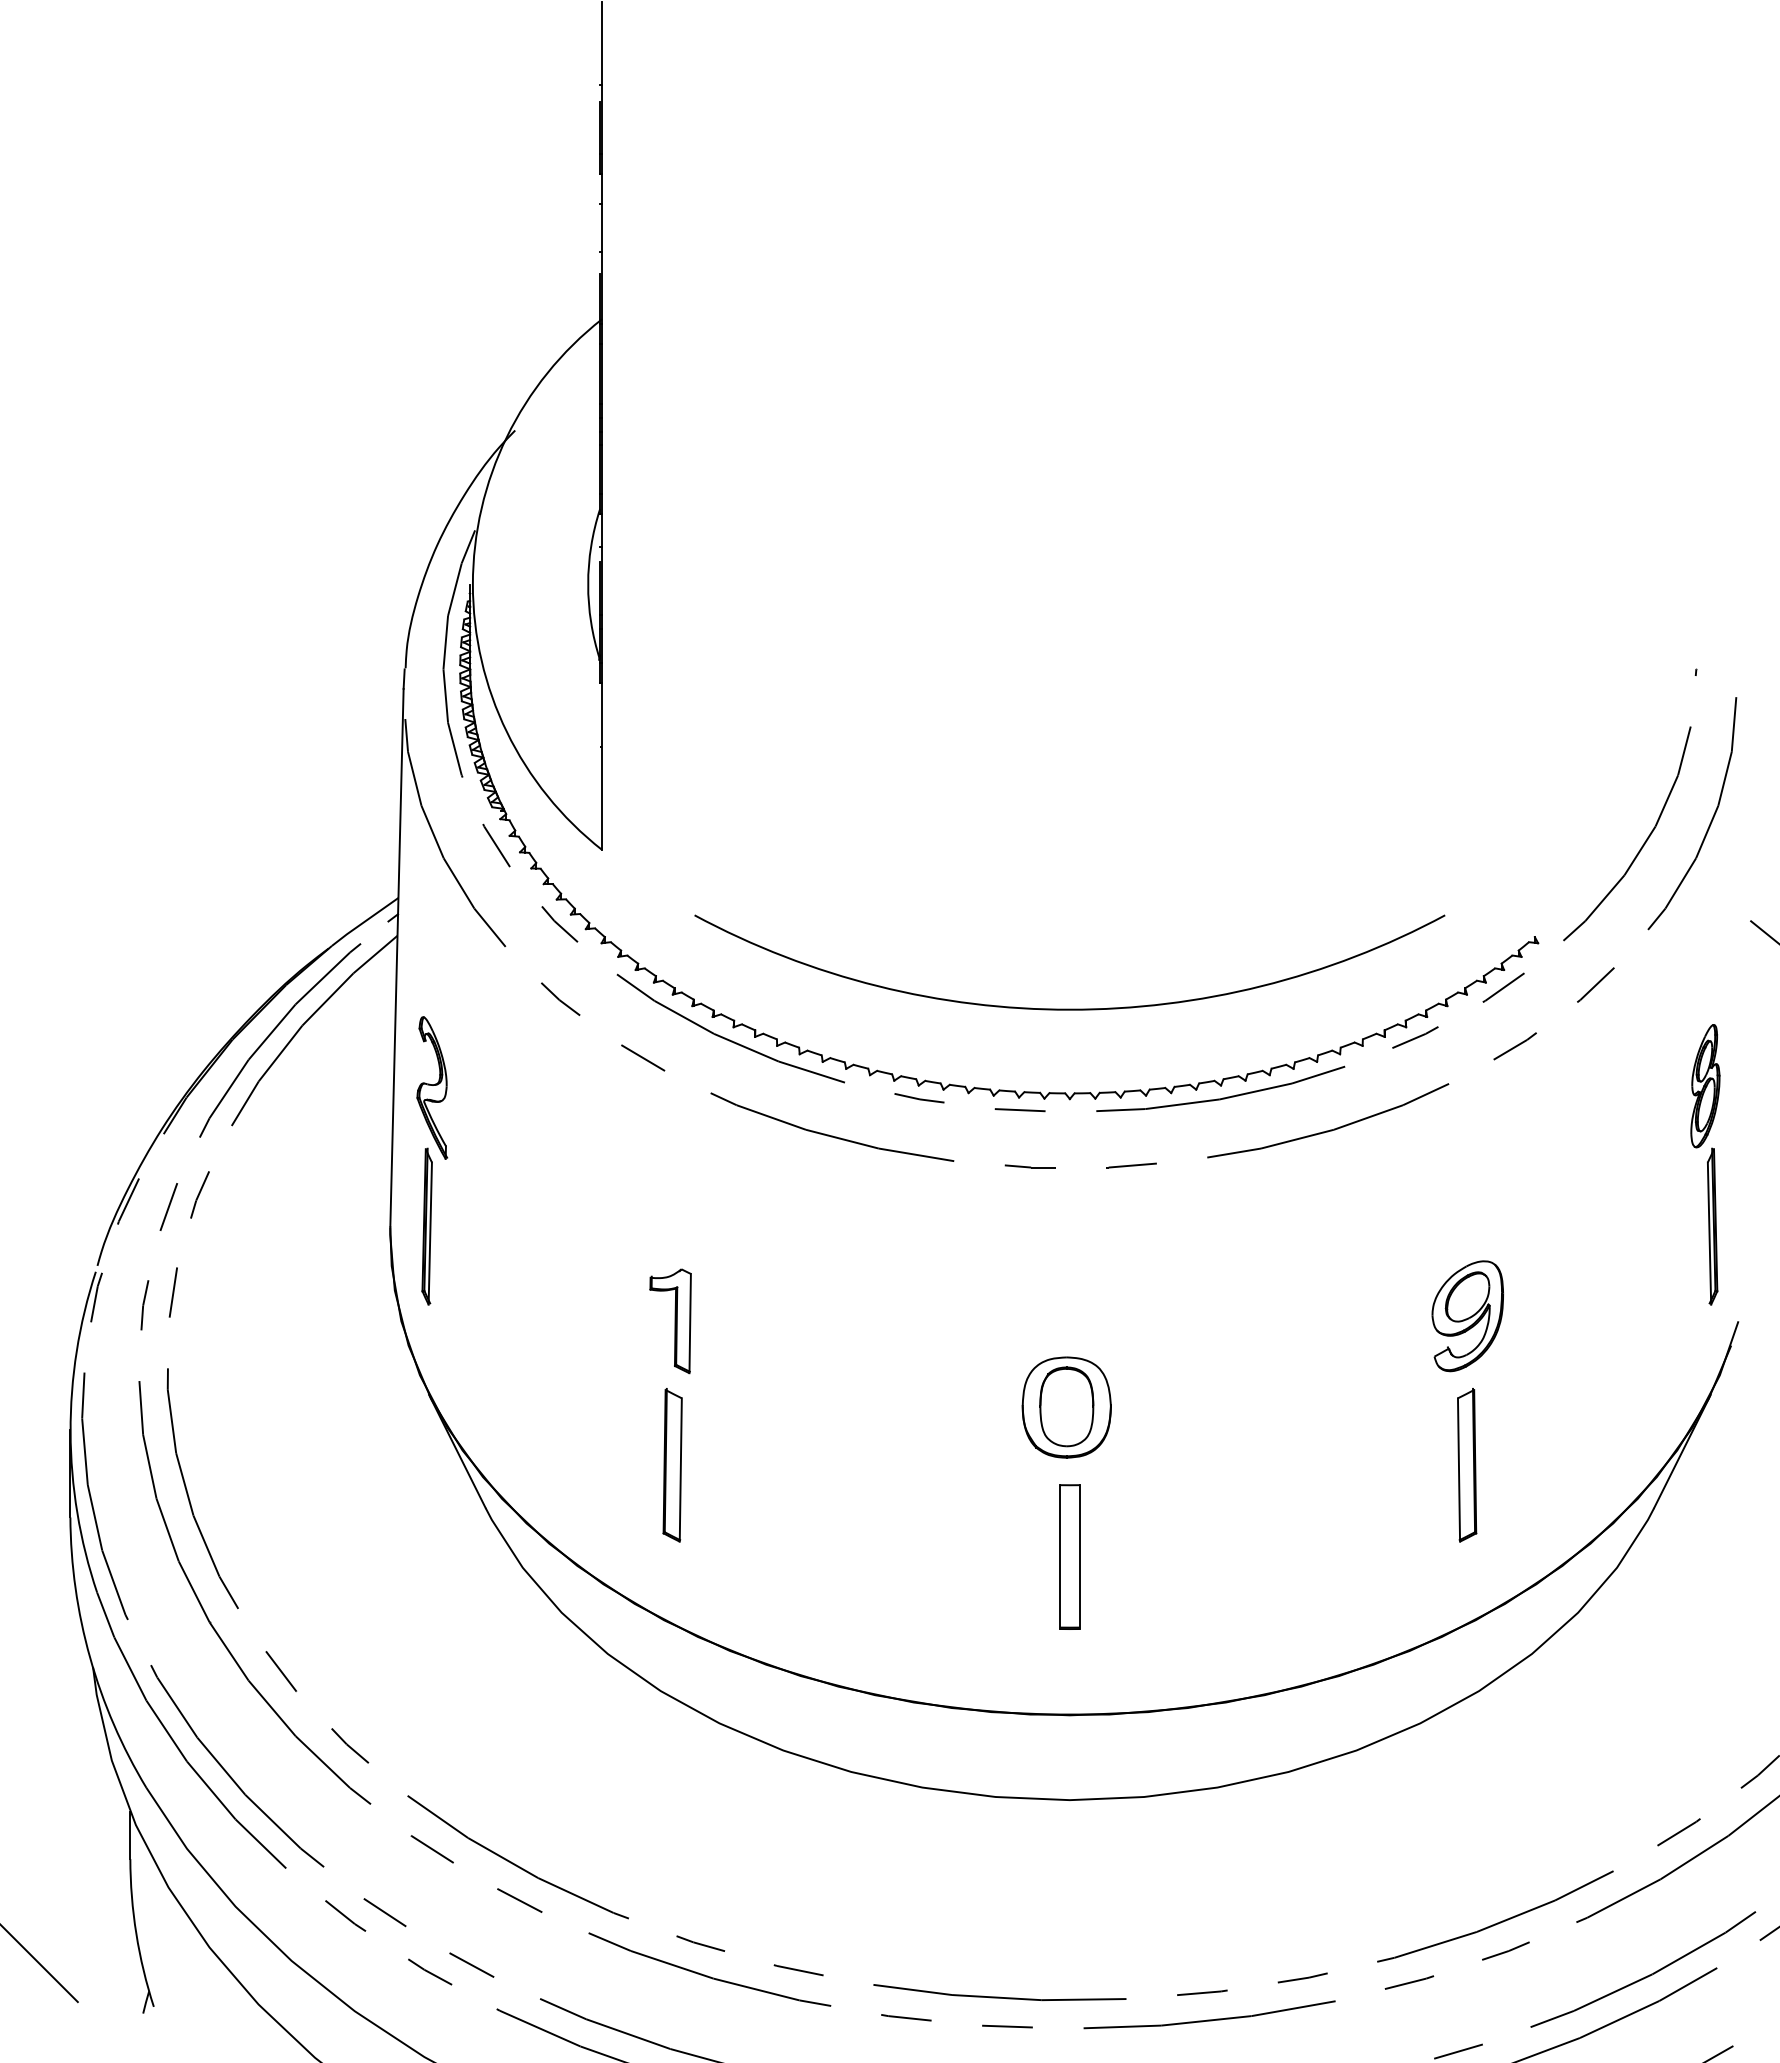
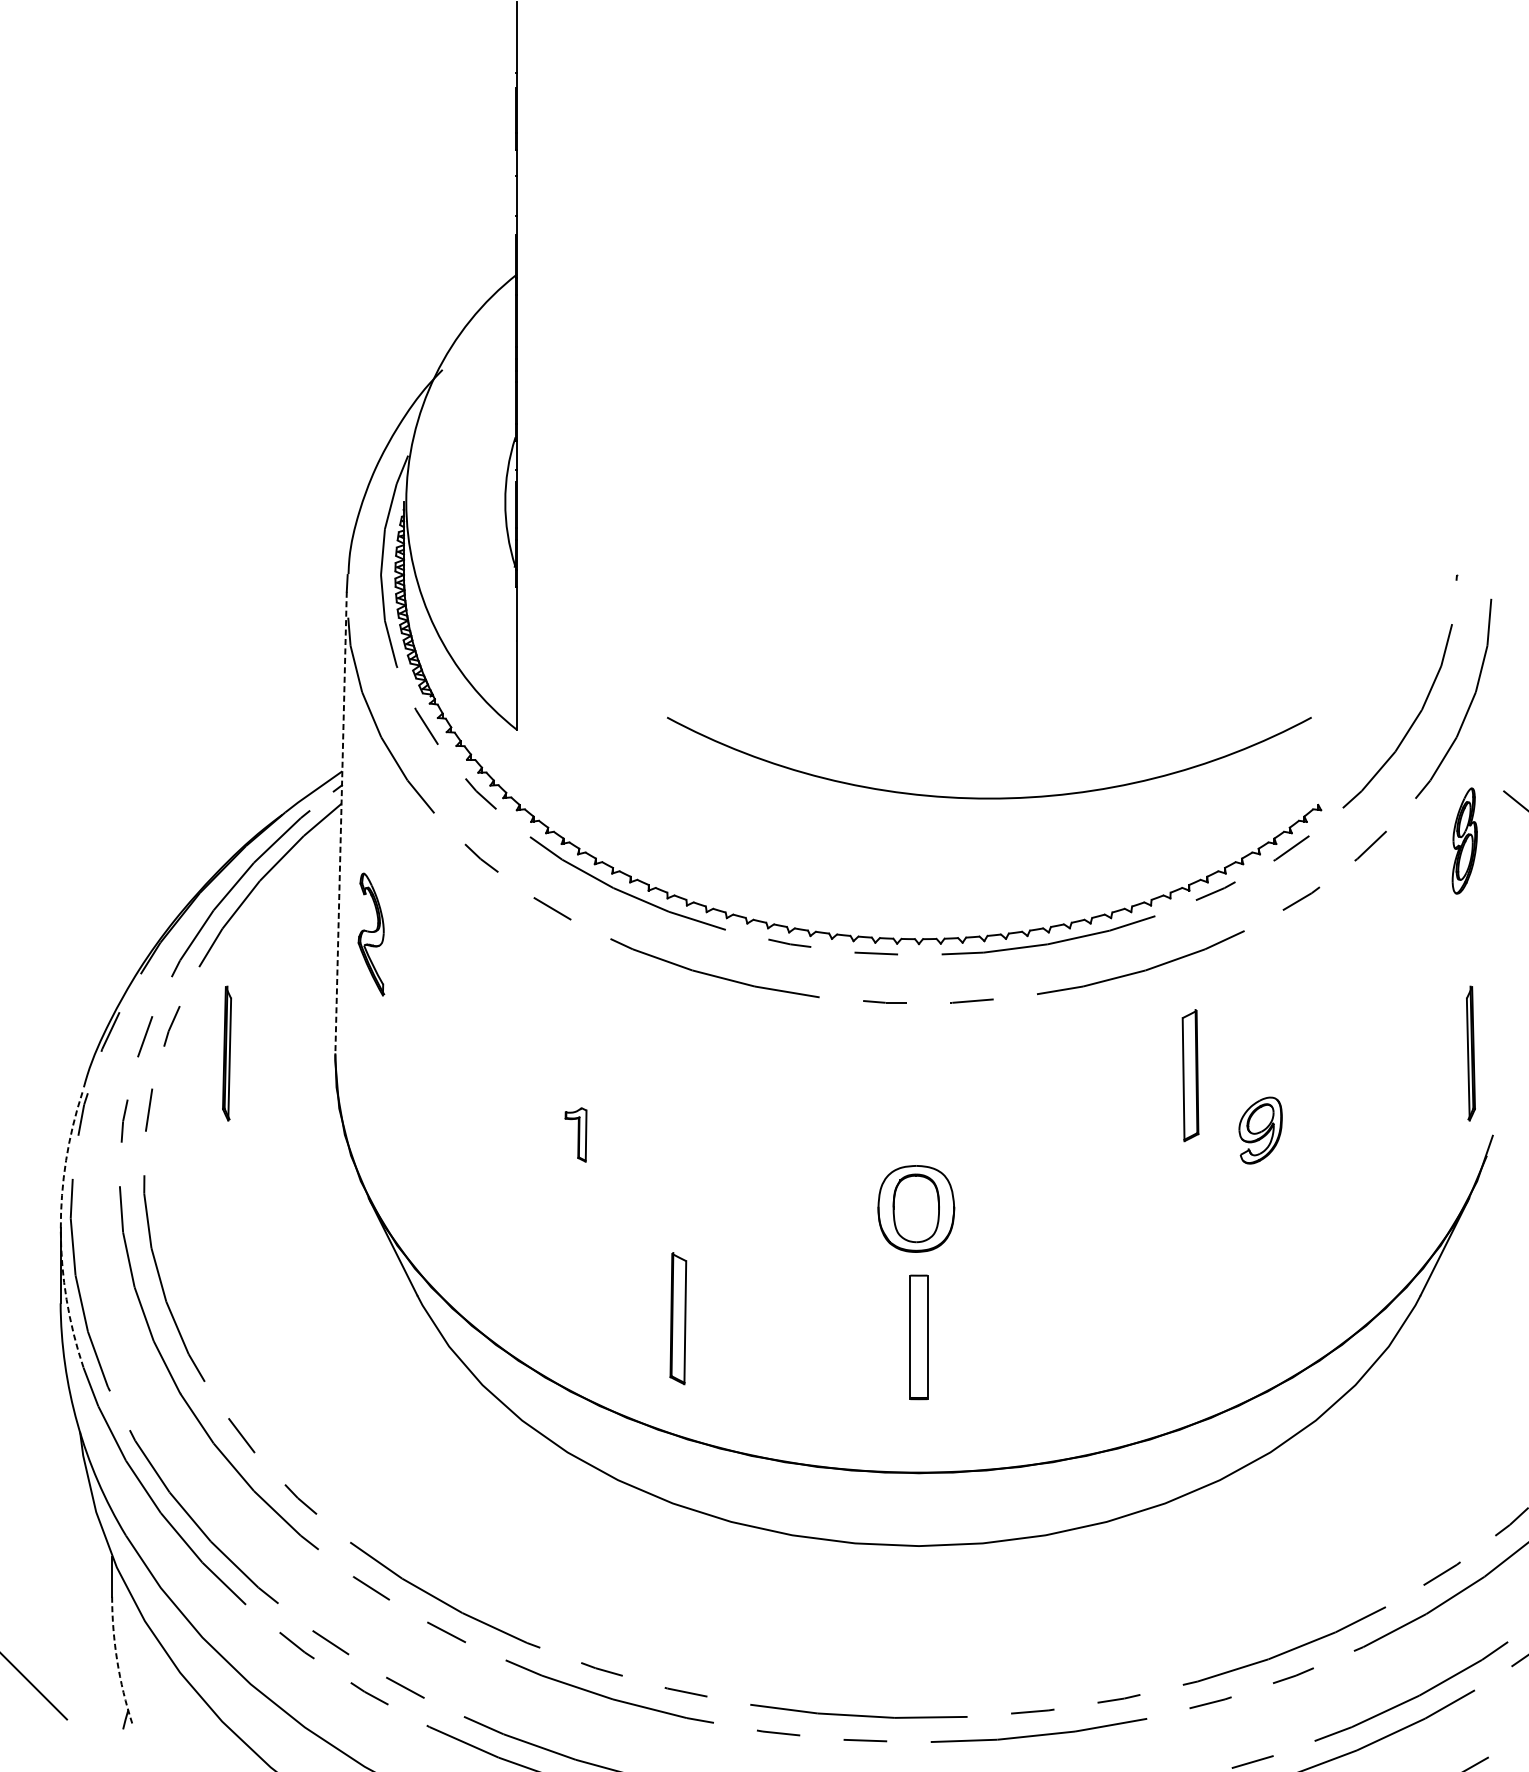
line: (396, 957) -> (340, 822), solid -> dashed
arc: (1069, 1008) -> (989, 797), moved
part: (1705, 1086) -> (1464, 841), moved
part: (426, 1226) -> (226, 1053), moved
part: (1467, 1316) -> (1260, 1130), size x0.7
part: (670, 1321) -> (575, 1135), size x0.6
arc: (70, 1432) -> (60, 1230), solid -> dashed
part: (672, 1465) -> (678, 1318), moved
part: (1467, 1465) -> (1190, 1075), moved
arc: (136, 1933) -> (117, 1660), solid -> dashed

